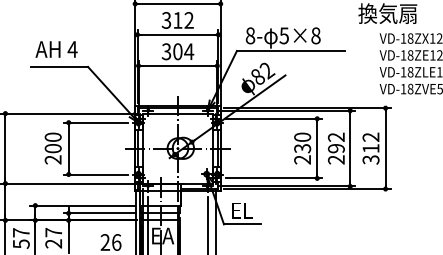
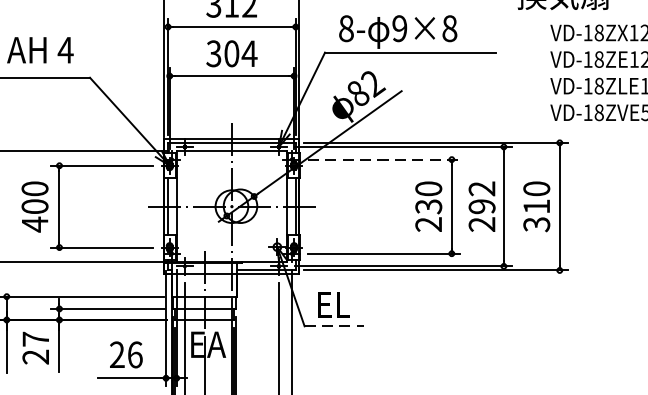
text: (283, 35) -> (398, 28), 5×8 -> 9×8
line: (274, 118) -> (384, 159), solid -> dashed
text: (370, 136) -> (535, 187), 312 -> 310
text: (52, 159) -> (33, 223), 200 -> 400
line: (242, 224) -> (333, 326), solid -> dashed

